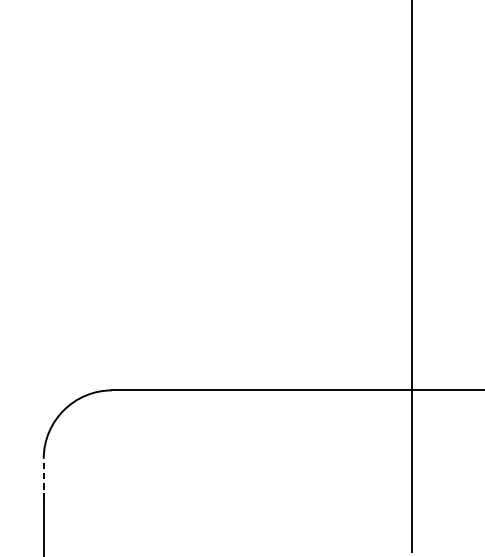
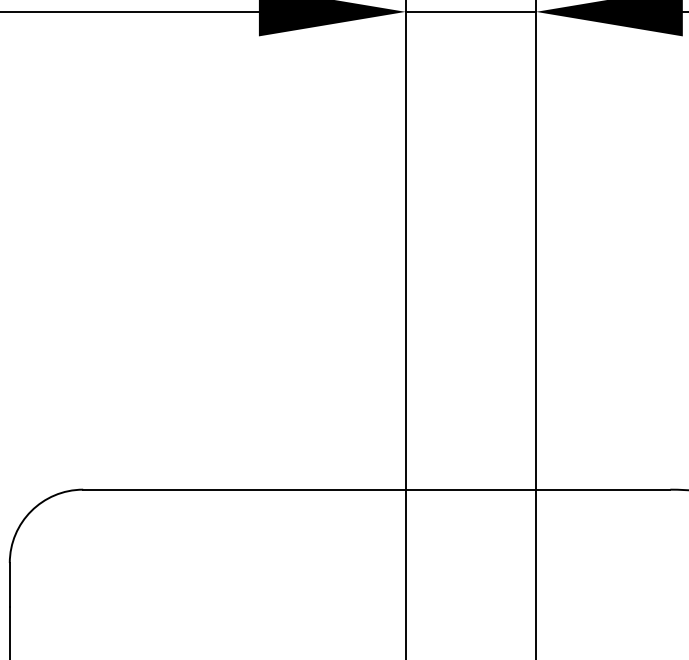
line: (43, 478) -> (9, 584), dashed -> solid

